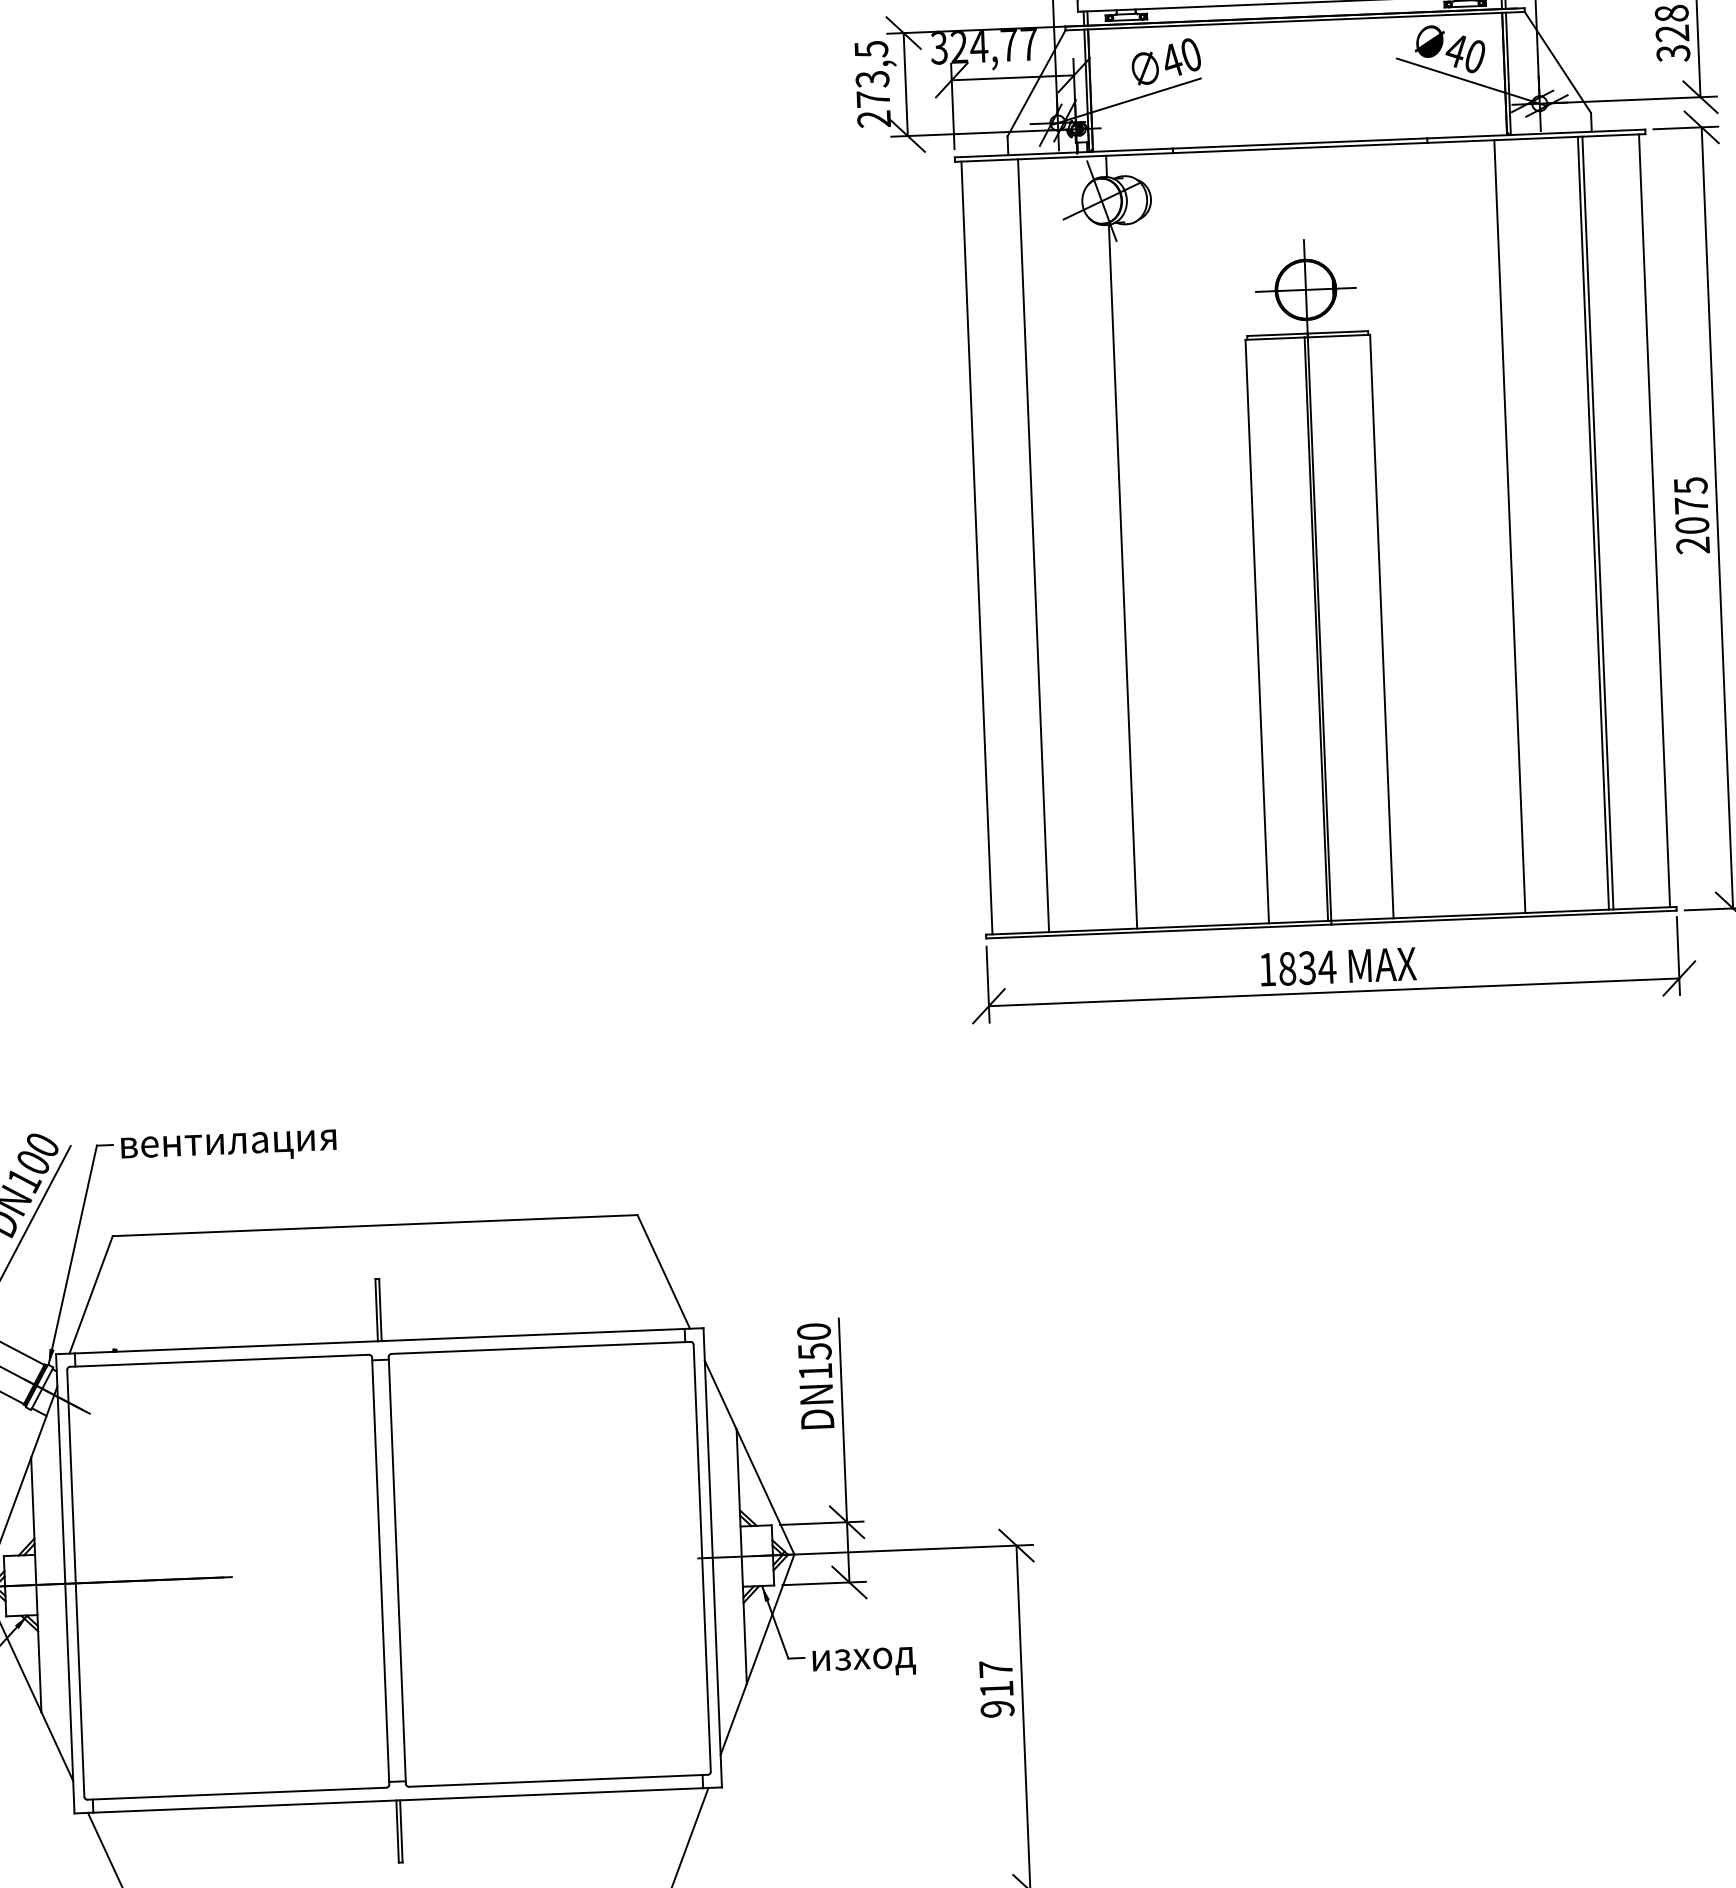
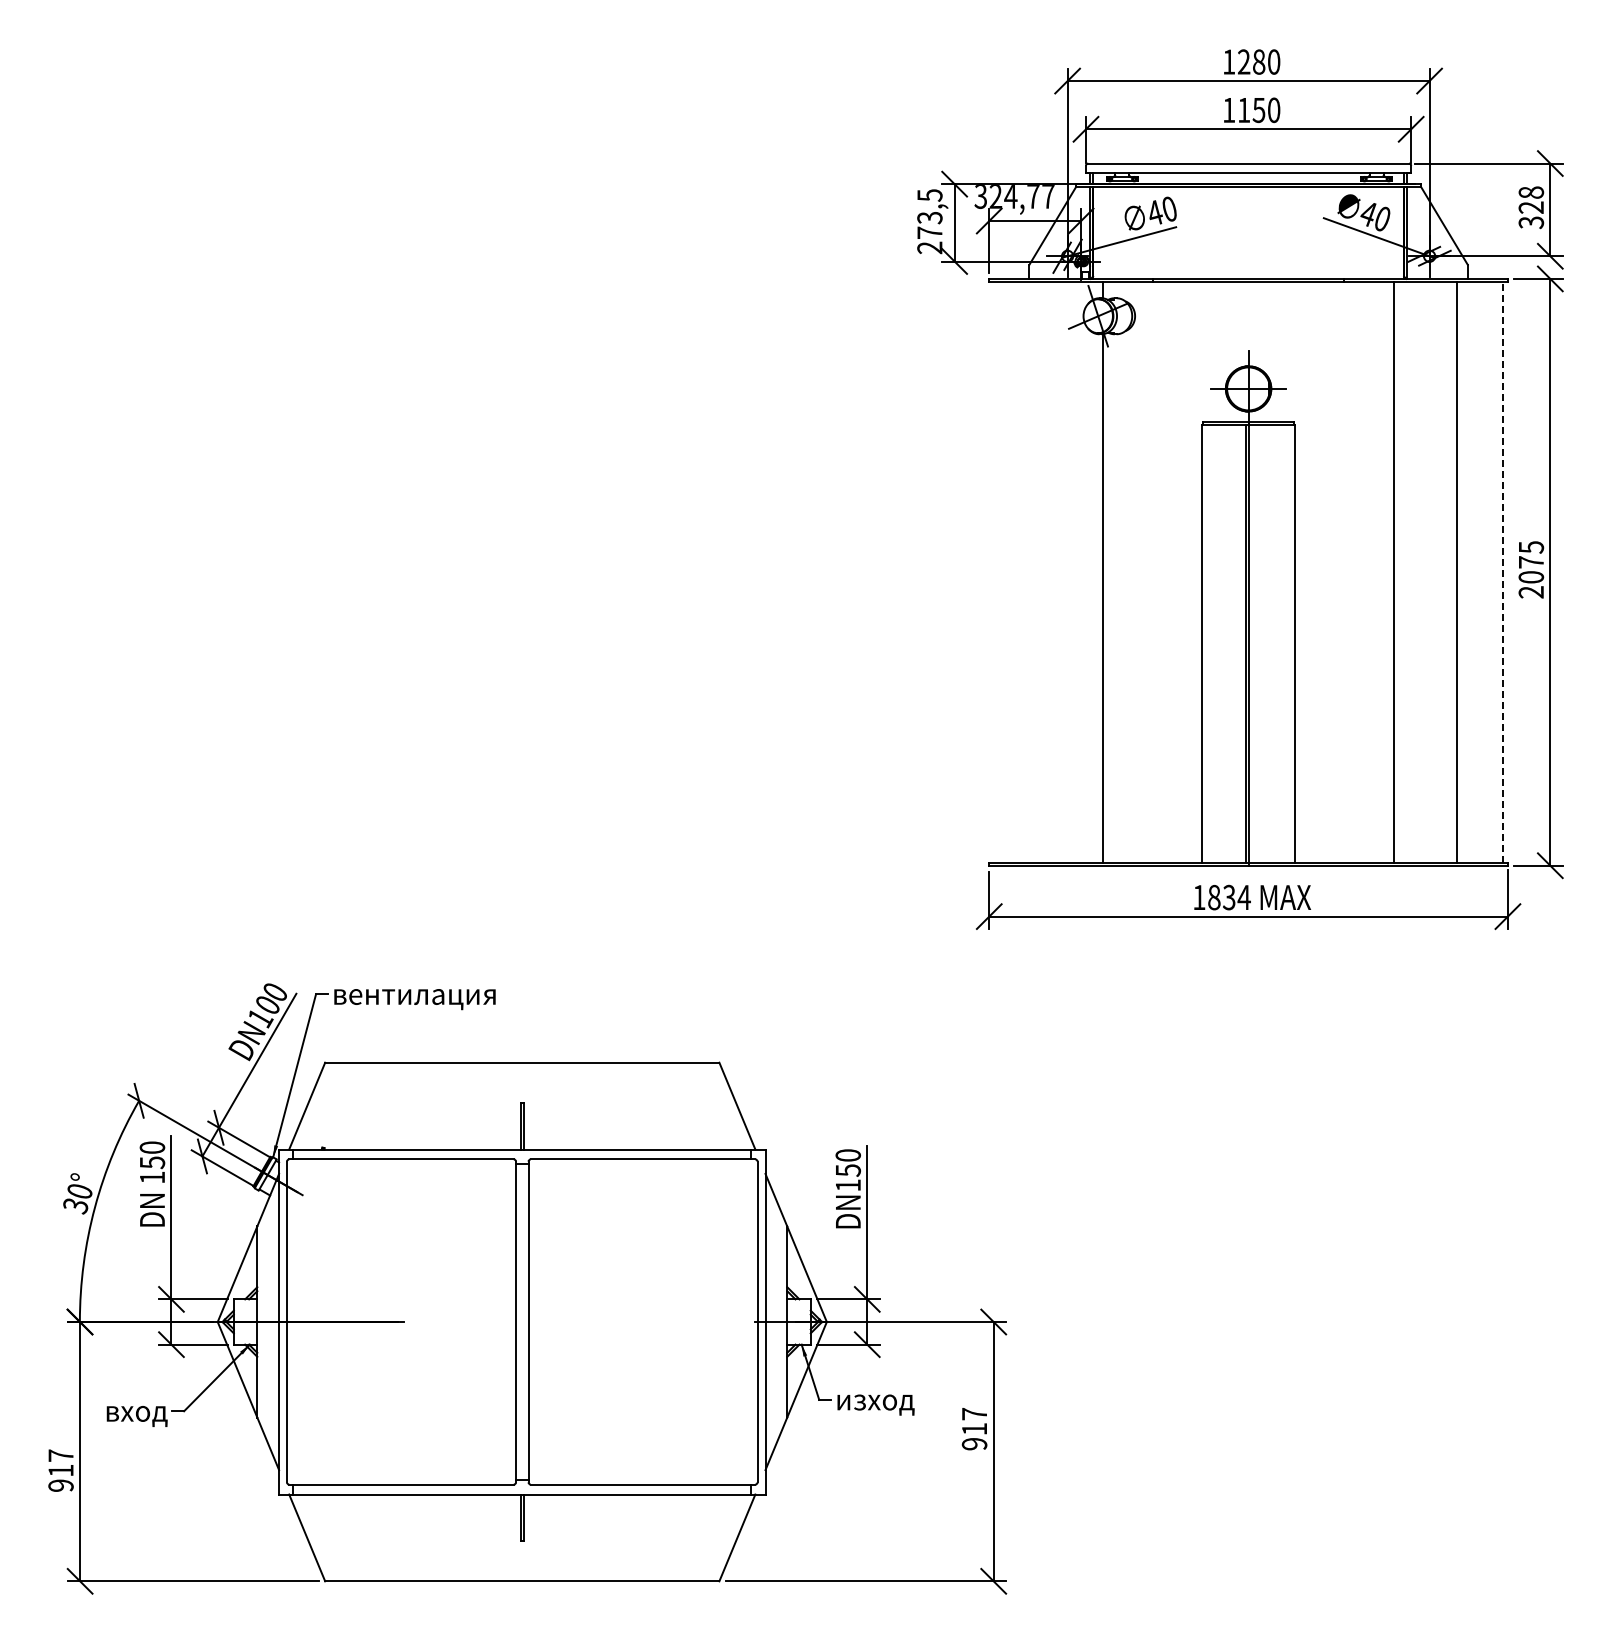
line: (1655, 520) -> (1503, 572), solid -> dashed
line: (1597, 522) -> (1460, 572), removed
line: (1033, 545) -> (1036, 572), removed
line: (977, 547) -> (994, 572), removed

